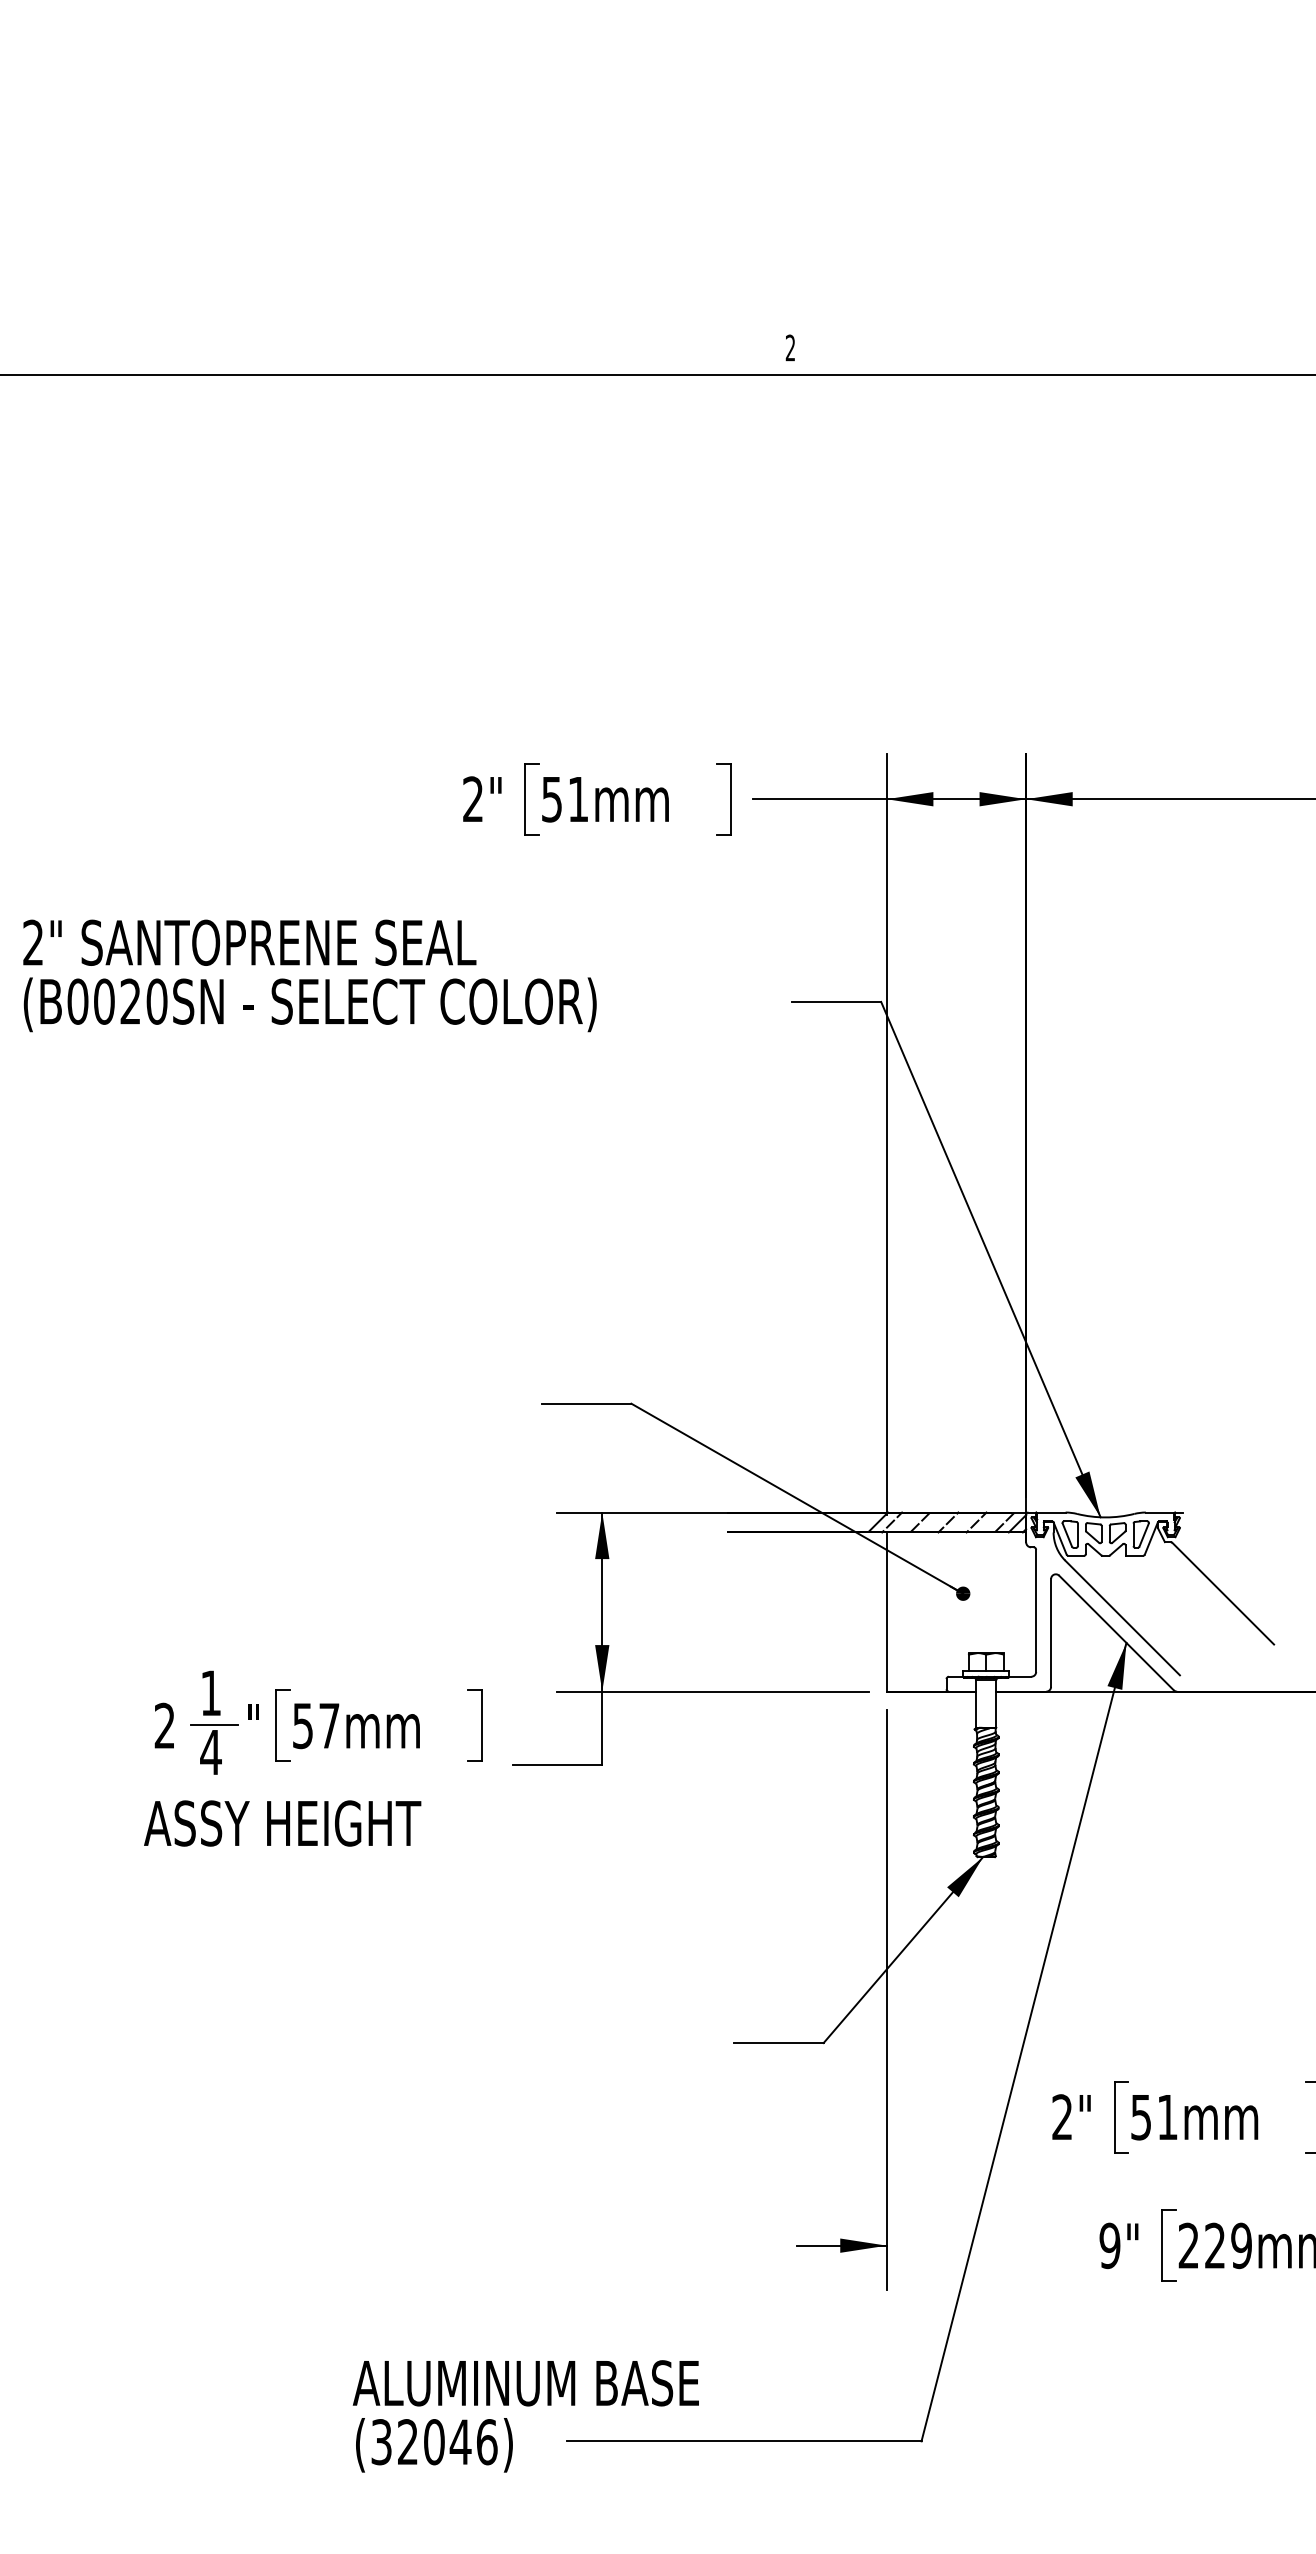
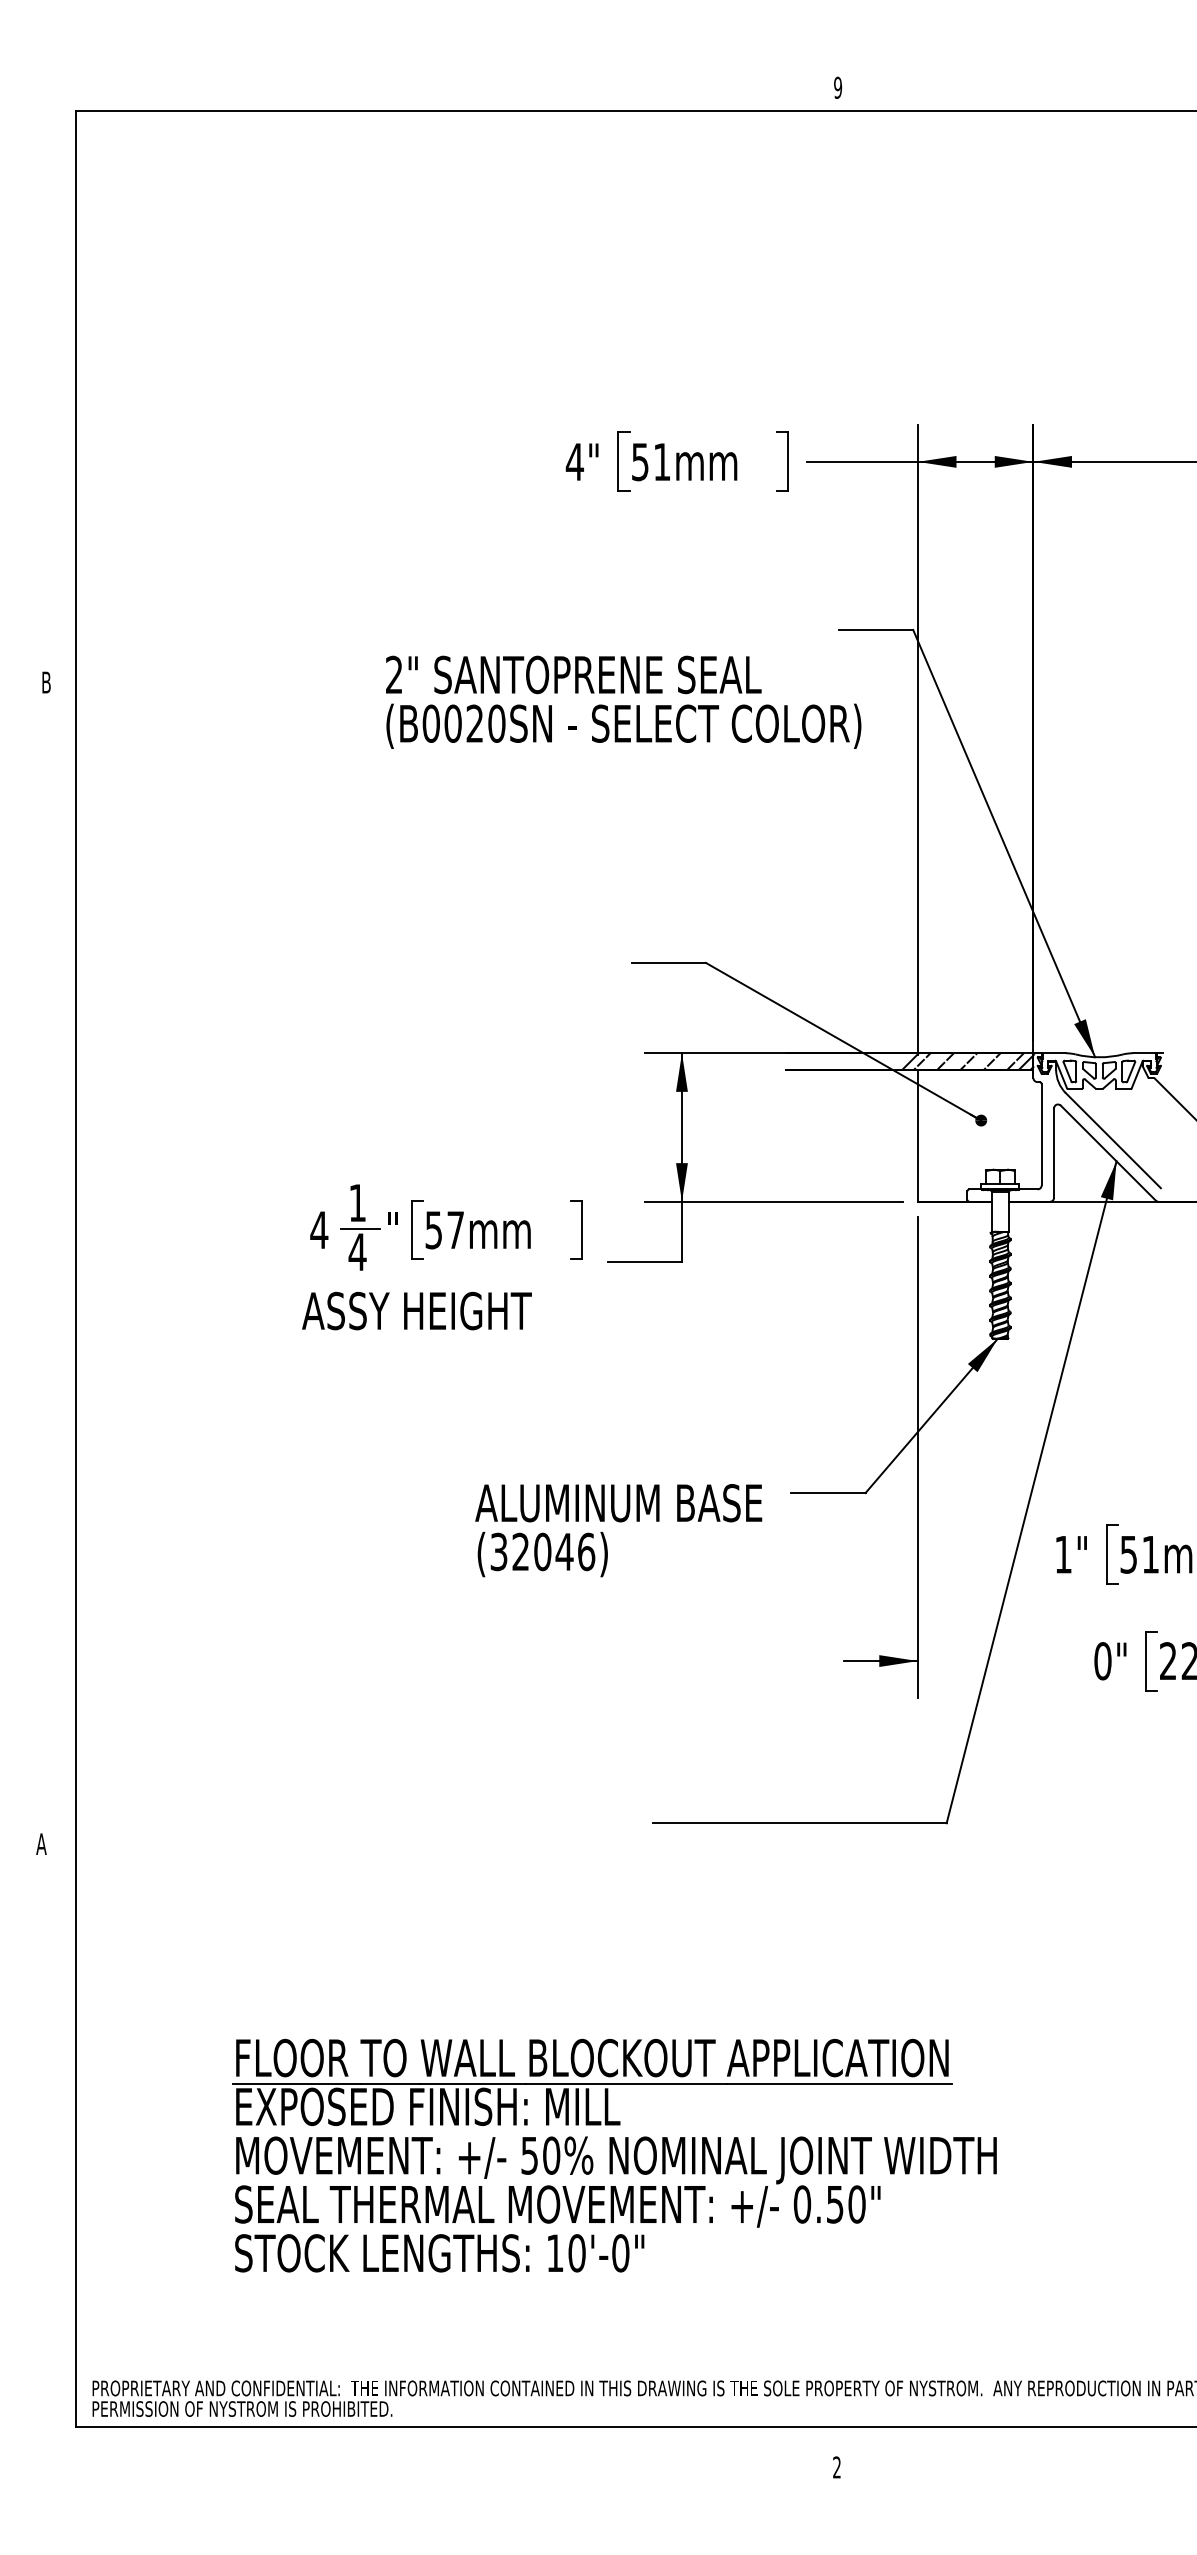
text: (791, 347) -> (838, 87), 2 -> 9
text: (472, 798) -> (574, 461), 2" -> 4"
text: (309, 974) -> (623, 701), moved
text: (165, 1725) -> (319, 1229), 2 -> 4
text: (1062, 2117) -> (1063, 1554), 2" -> 1"
text: (1109, 2246) -> (1102, 1661), 9" -> 0"
text: (525, 2416) -> (618, 1530), moved

